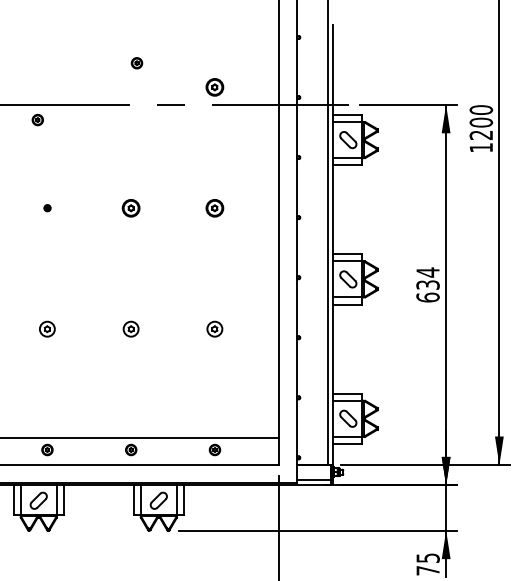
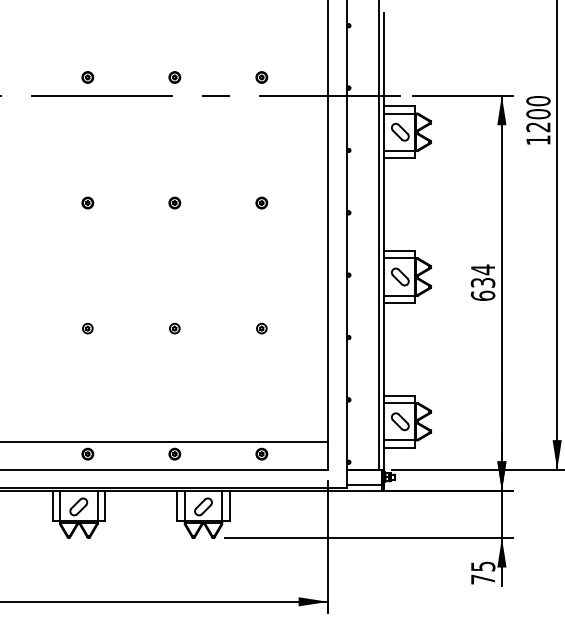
part: (136, 63) -> (174, 77), moved
part: (214, 87) -> (261, 77), size x0.62
part: (37, 120) -> (87, 77), moved
part: (47, 207) -> (87, 202), size x1.67
part: (130, 207) -> (174, 202), size x0.62
part: (214, 207) -> (261, 202), size x0.62
part: (47, 329) -> (87, 328), size x0.62
part: (130, 329) -> (174, 328), size x0.62
part: (214, 329) -> (261, 328), size x0.62

